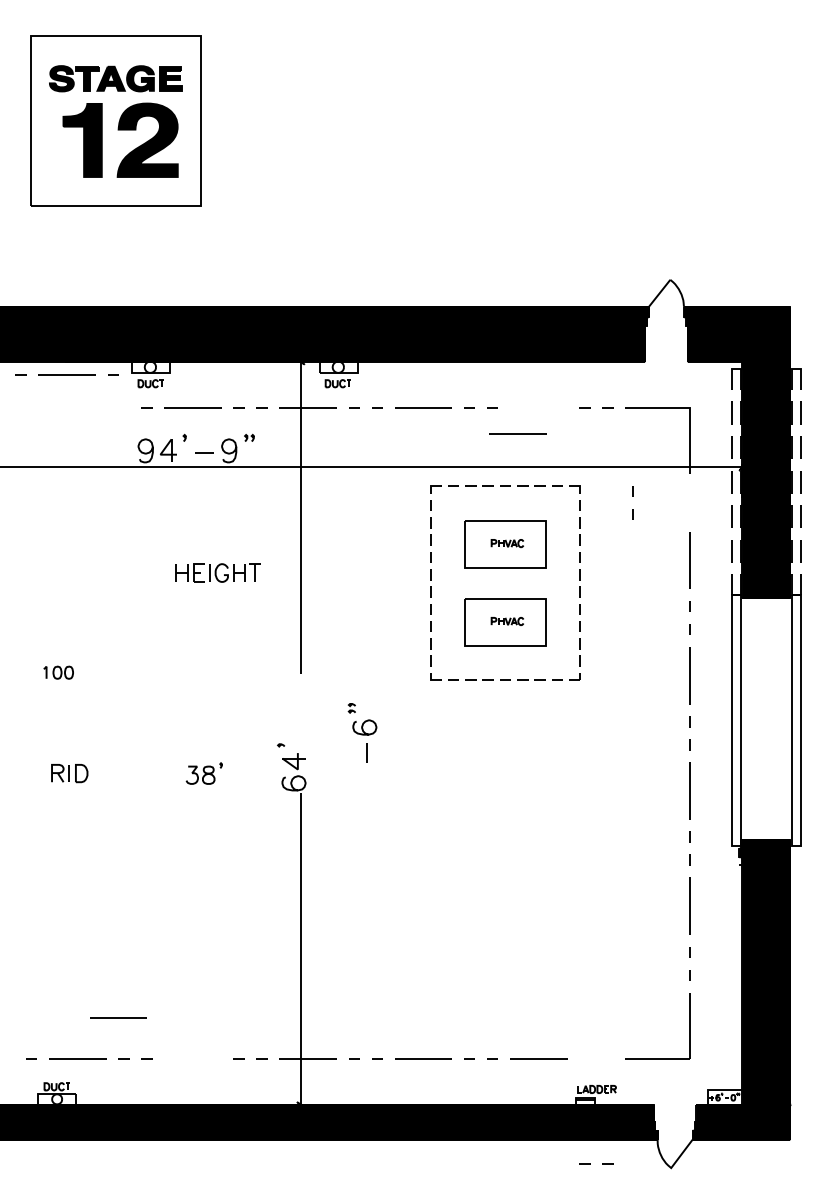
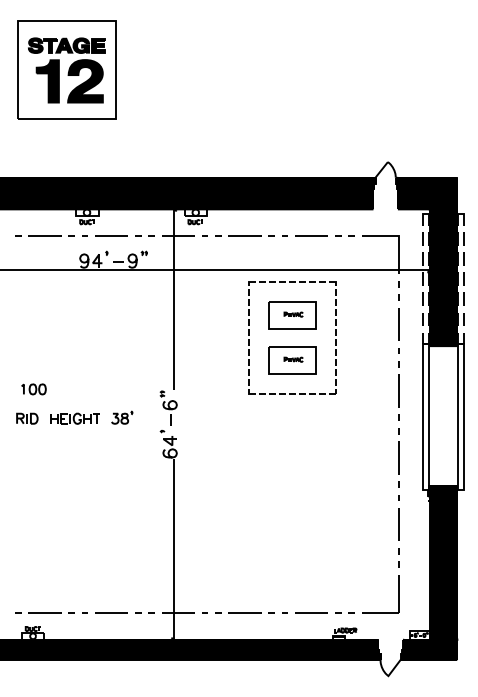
line: (66, 373) -> (44, 235), moved
line: (517, 432) -> (311, 235), moved
line: (631, 496) -> (398, 287), moved
part: (216, 572) -> (74, 418), moved
part: (57, 672) -> (33, 389), size x1.43
part: (362, 731) -> (168, 407), moved
part: (69, 773) -> (27, 418), moved
part: (204, 773) -> (122, 417), moved
line: (118, 1016) -> (111, 612), moved
line: (590, 1163) -> (341, 612), moved

